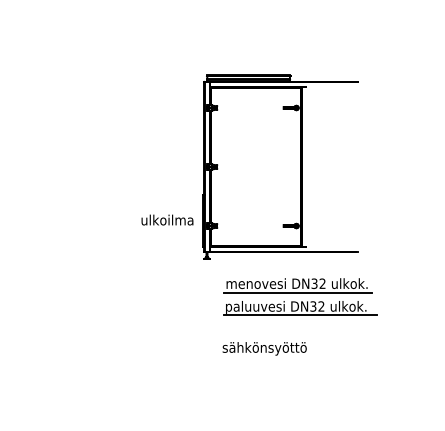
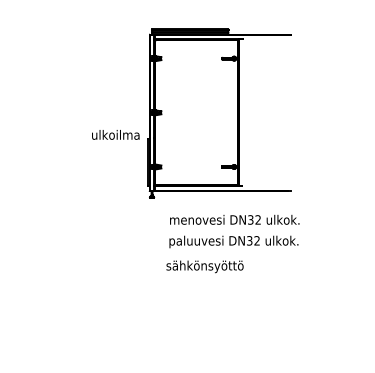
text: (167, 219) -> (115, 134), moved
line: (297, 293) -> (235, 228), removed
line: (299, 315) -> (236, 249), removed
text: (264, 348) -> (204, 266), moved

